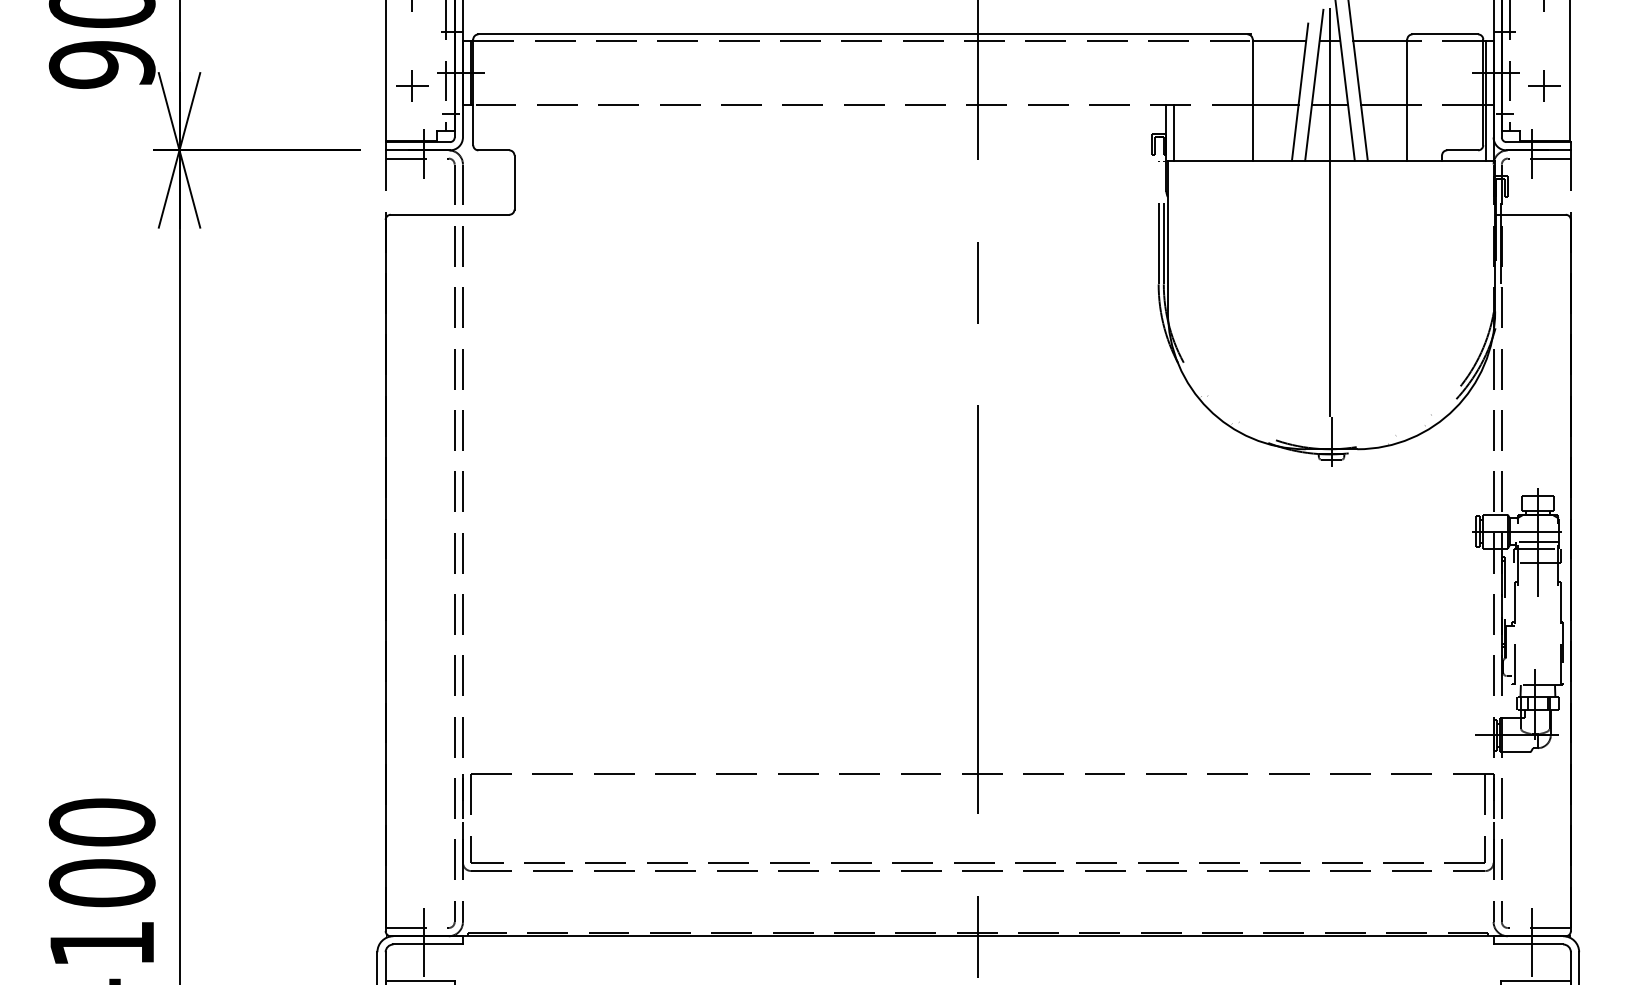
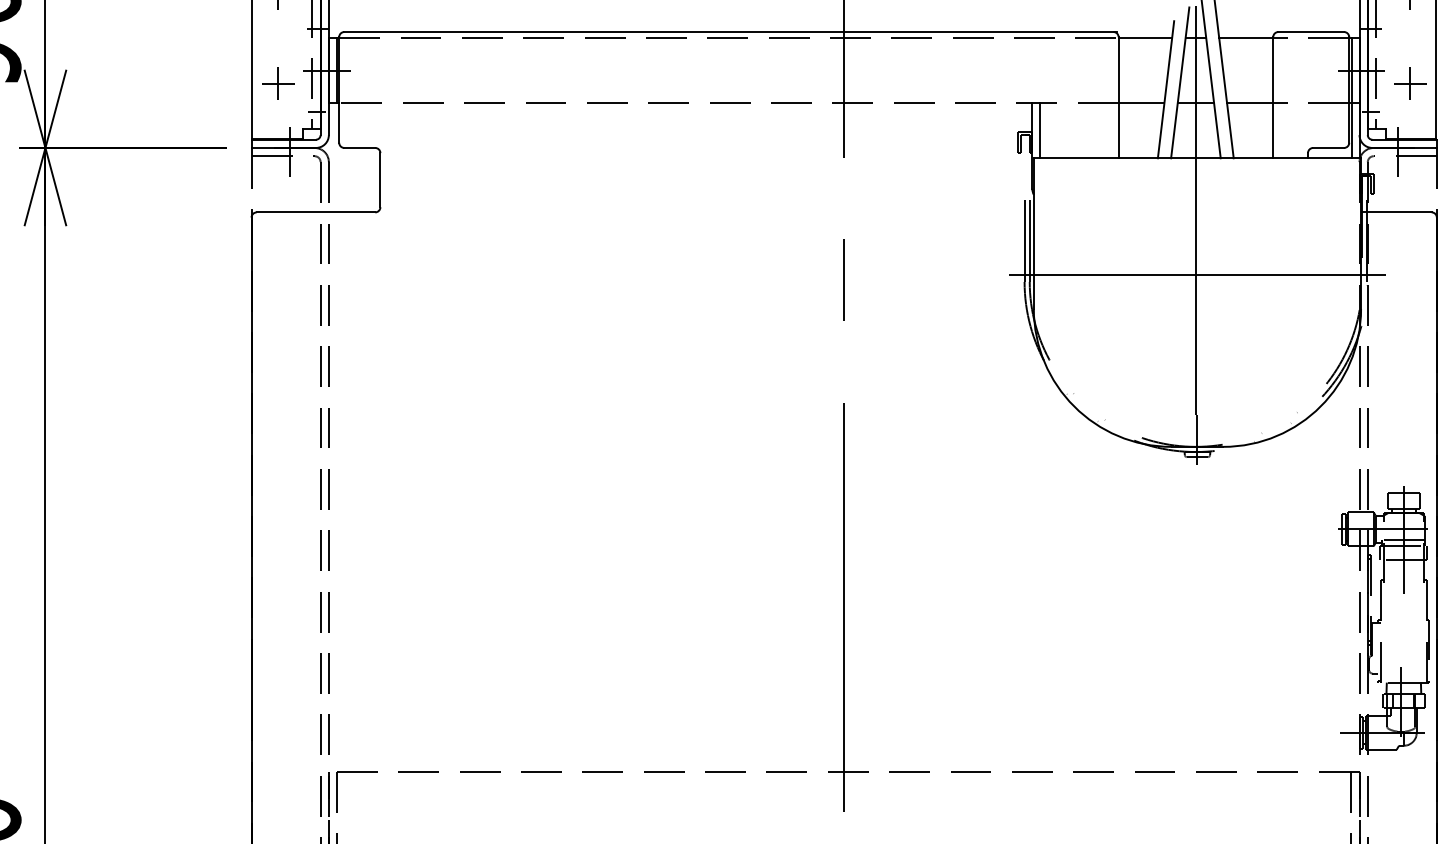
line: (1331, 277) -> (1197, 275), added

